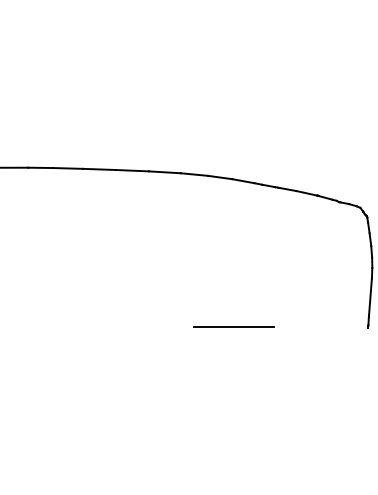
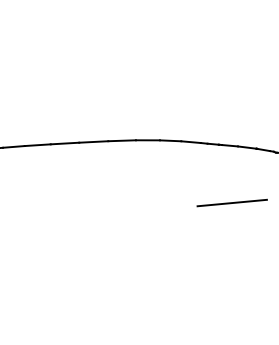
line: (233, 326) -> (231, 202), moved

